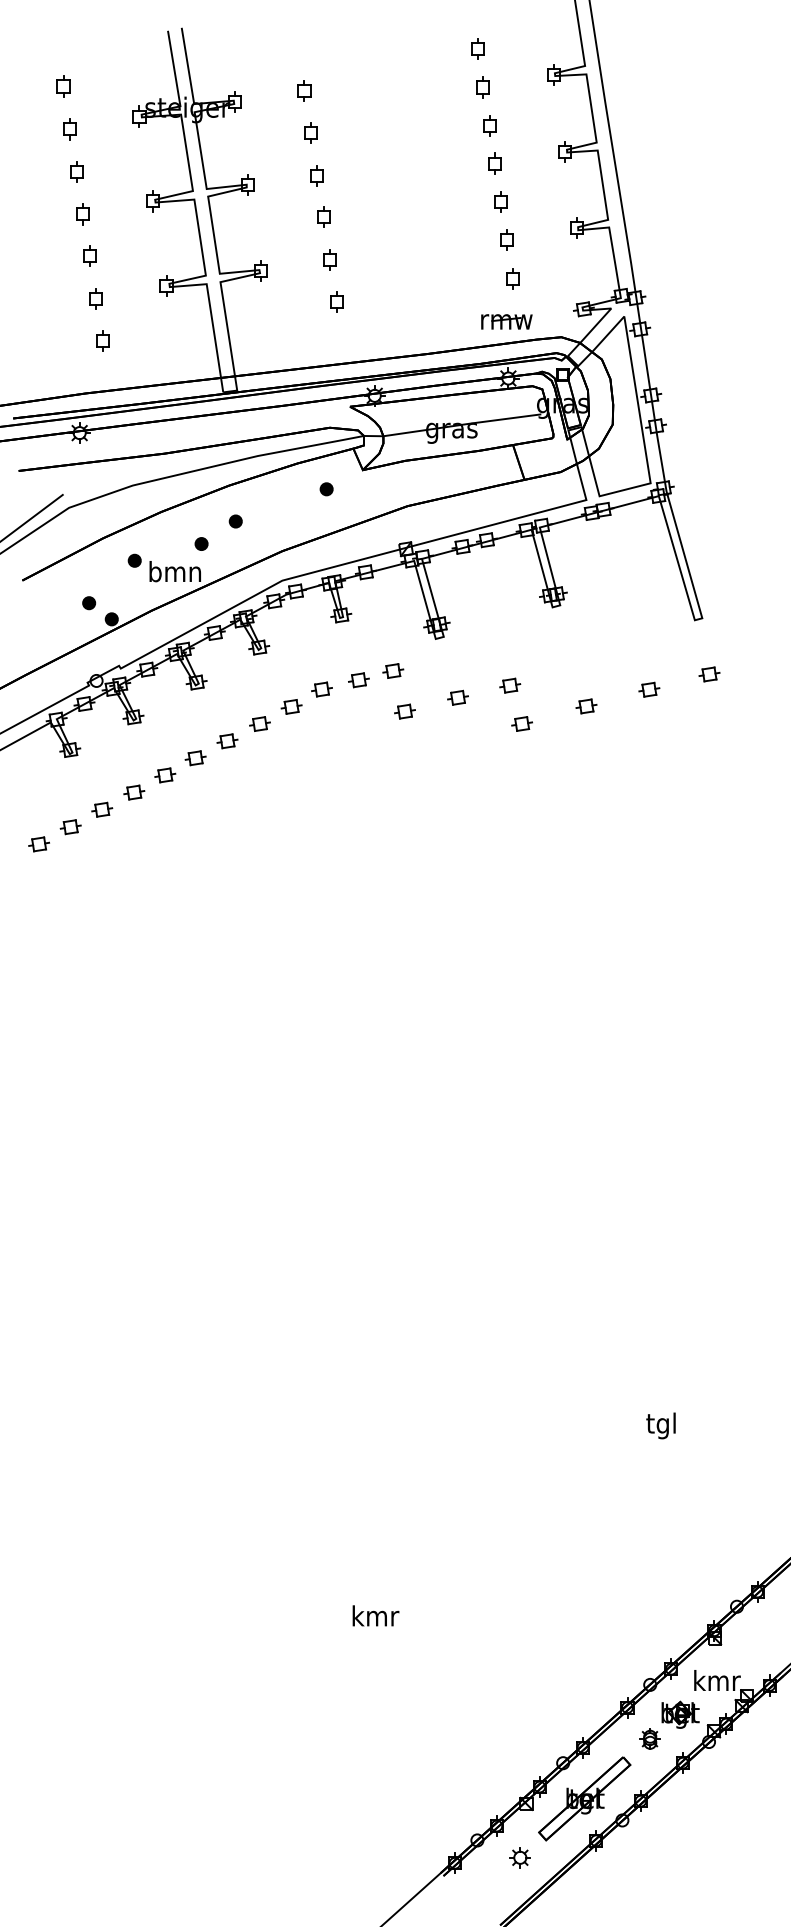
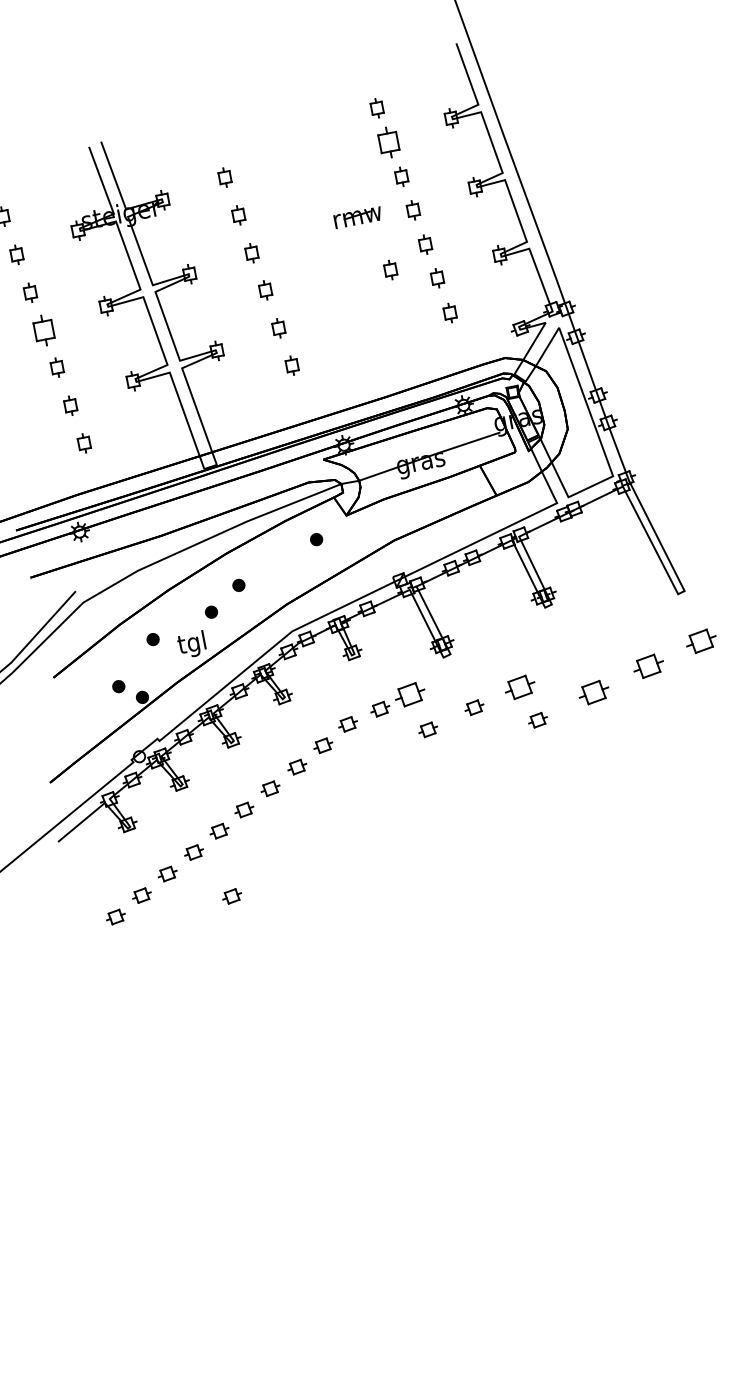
part: (482, 87) -> (388, 142), size x1.6
part: (82, 214) -> (43, 330), size x1.6
part: (458, 221) -> (389, 270), added
part: (506, 321) -> (357, 217), moved
text: (175, 574) -> (192, 644), bmn -> tgl
part: (393, 670) -> (410, 694), size x1.6
part: (709, 674) -> (701, 641), size x1.6
part: (510, 685) -> (520, 686), size x1.6
part: (649, 689) -> (648, 665), size x1.6
part: (586, 706) -> (594, 692), size x1.6
part: (165, 846) -> (232, 896), added

